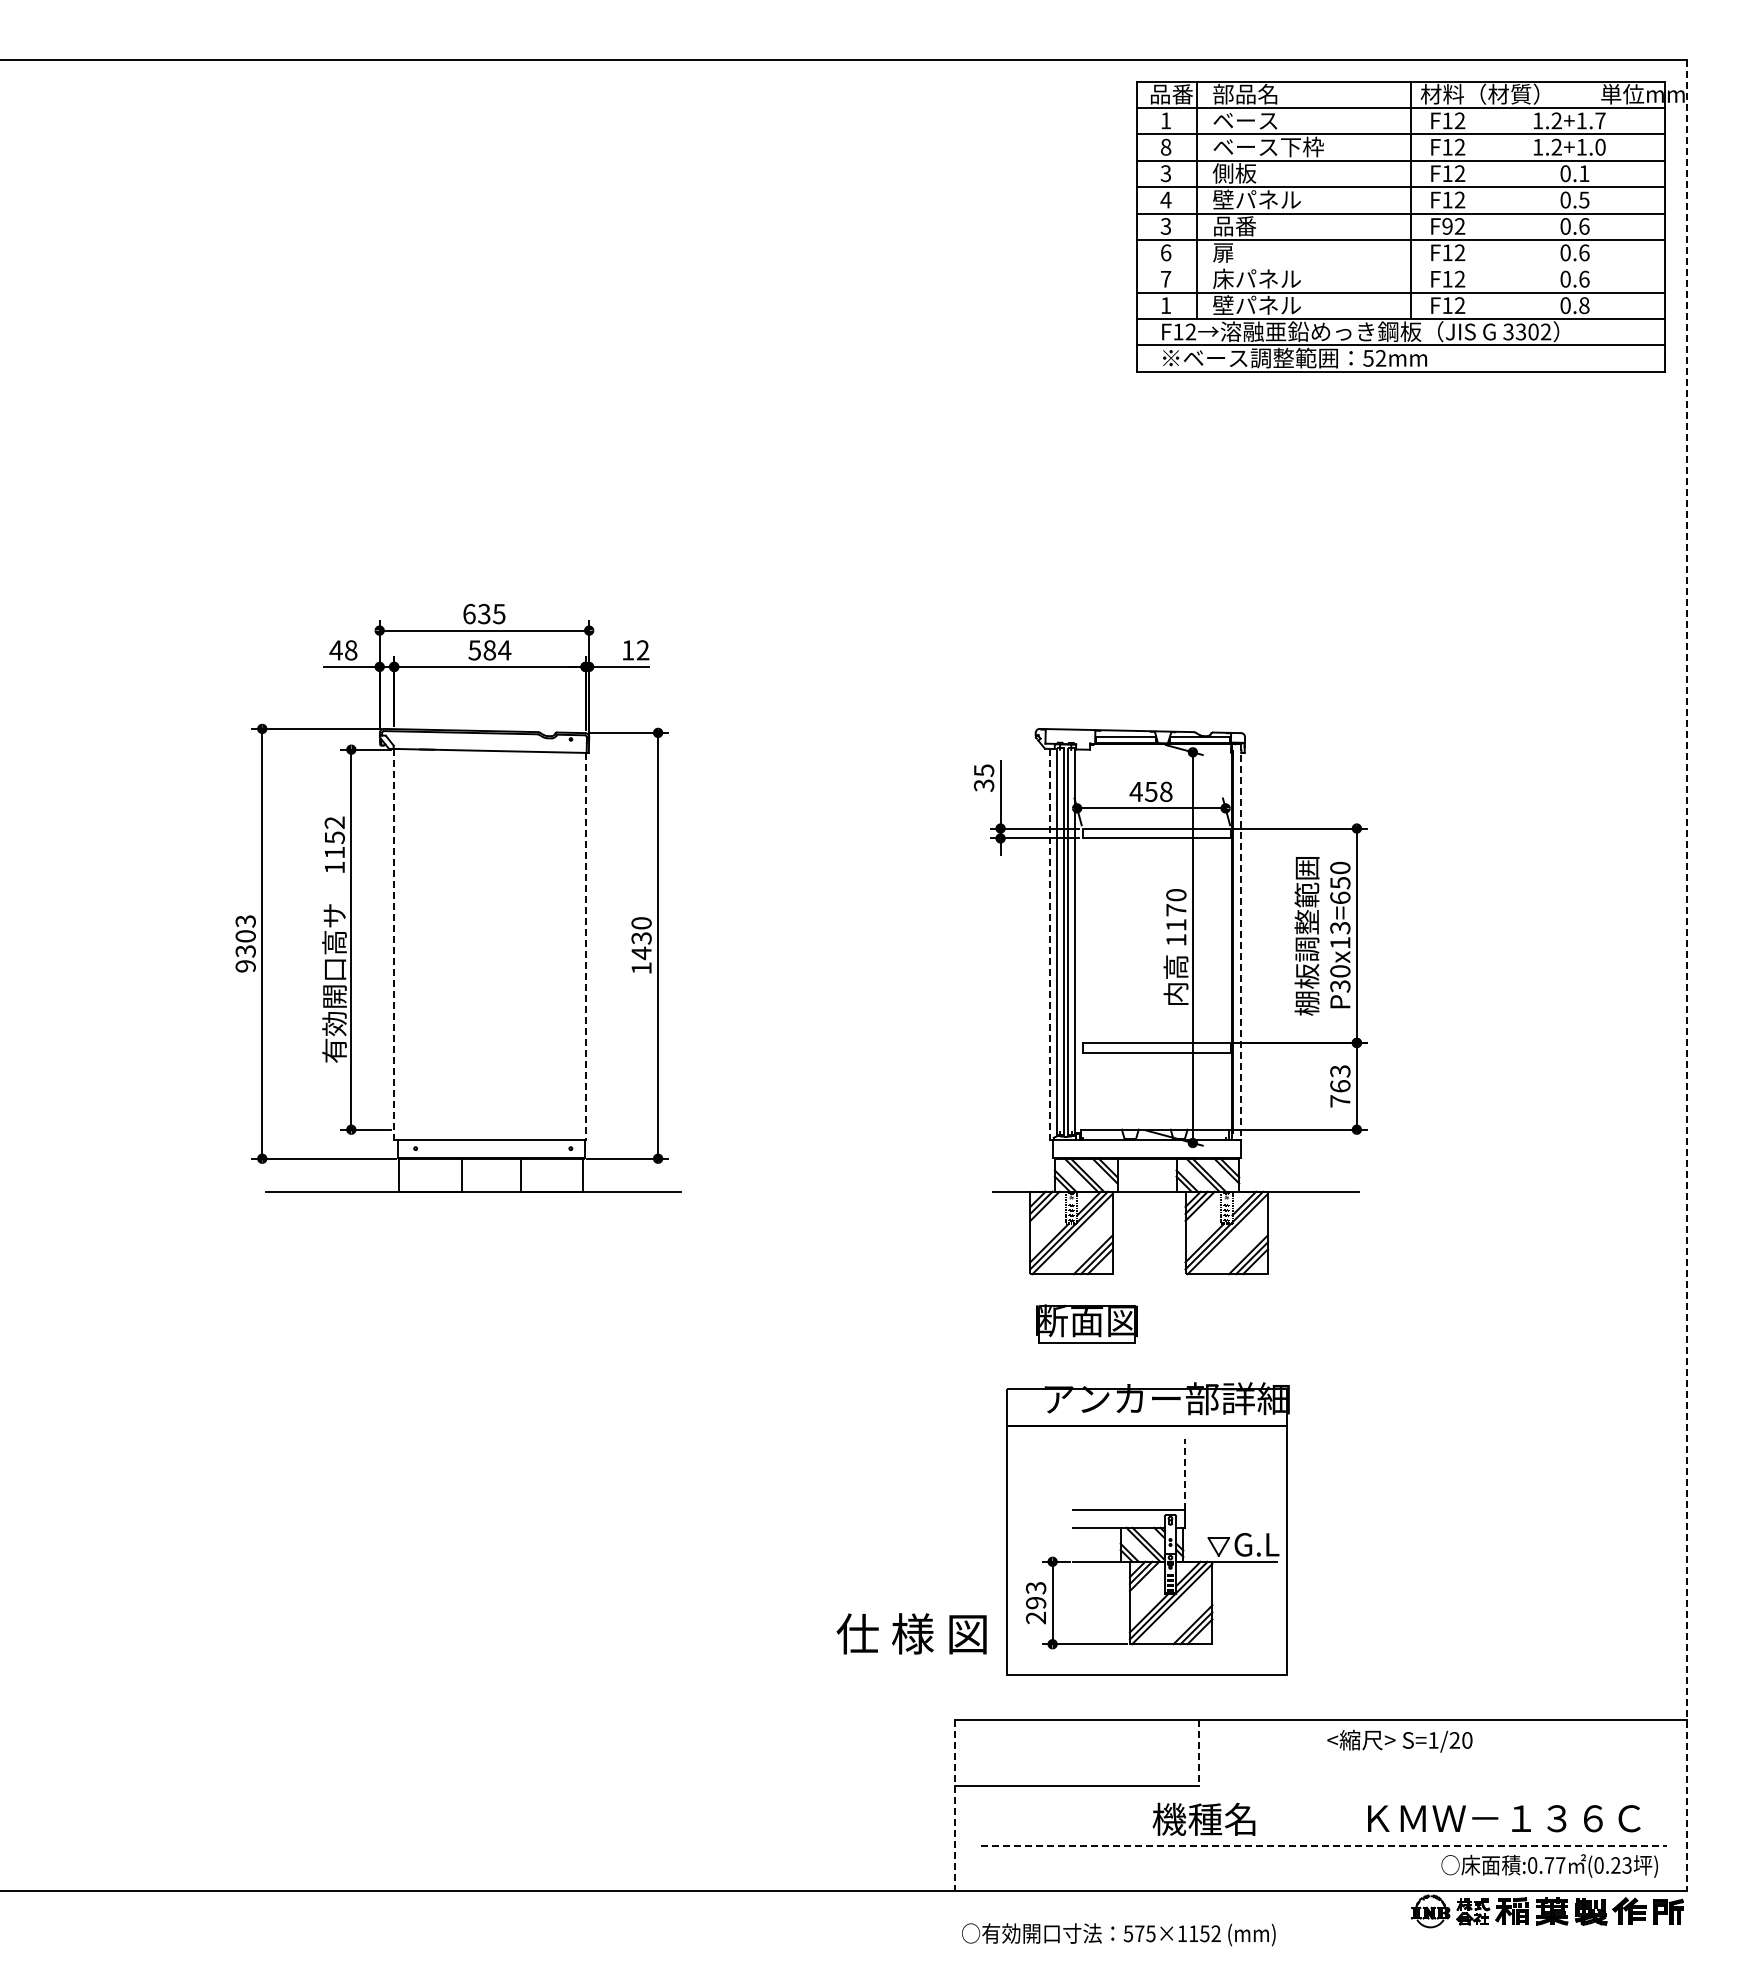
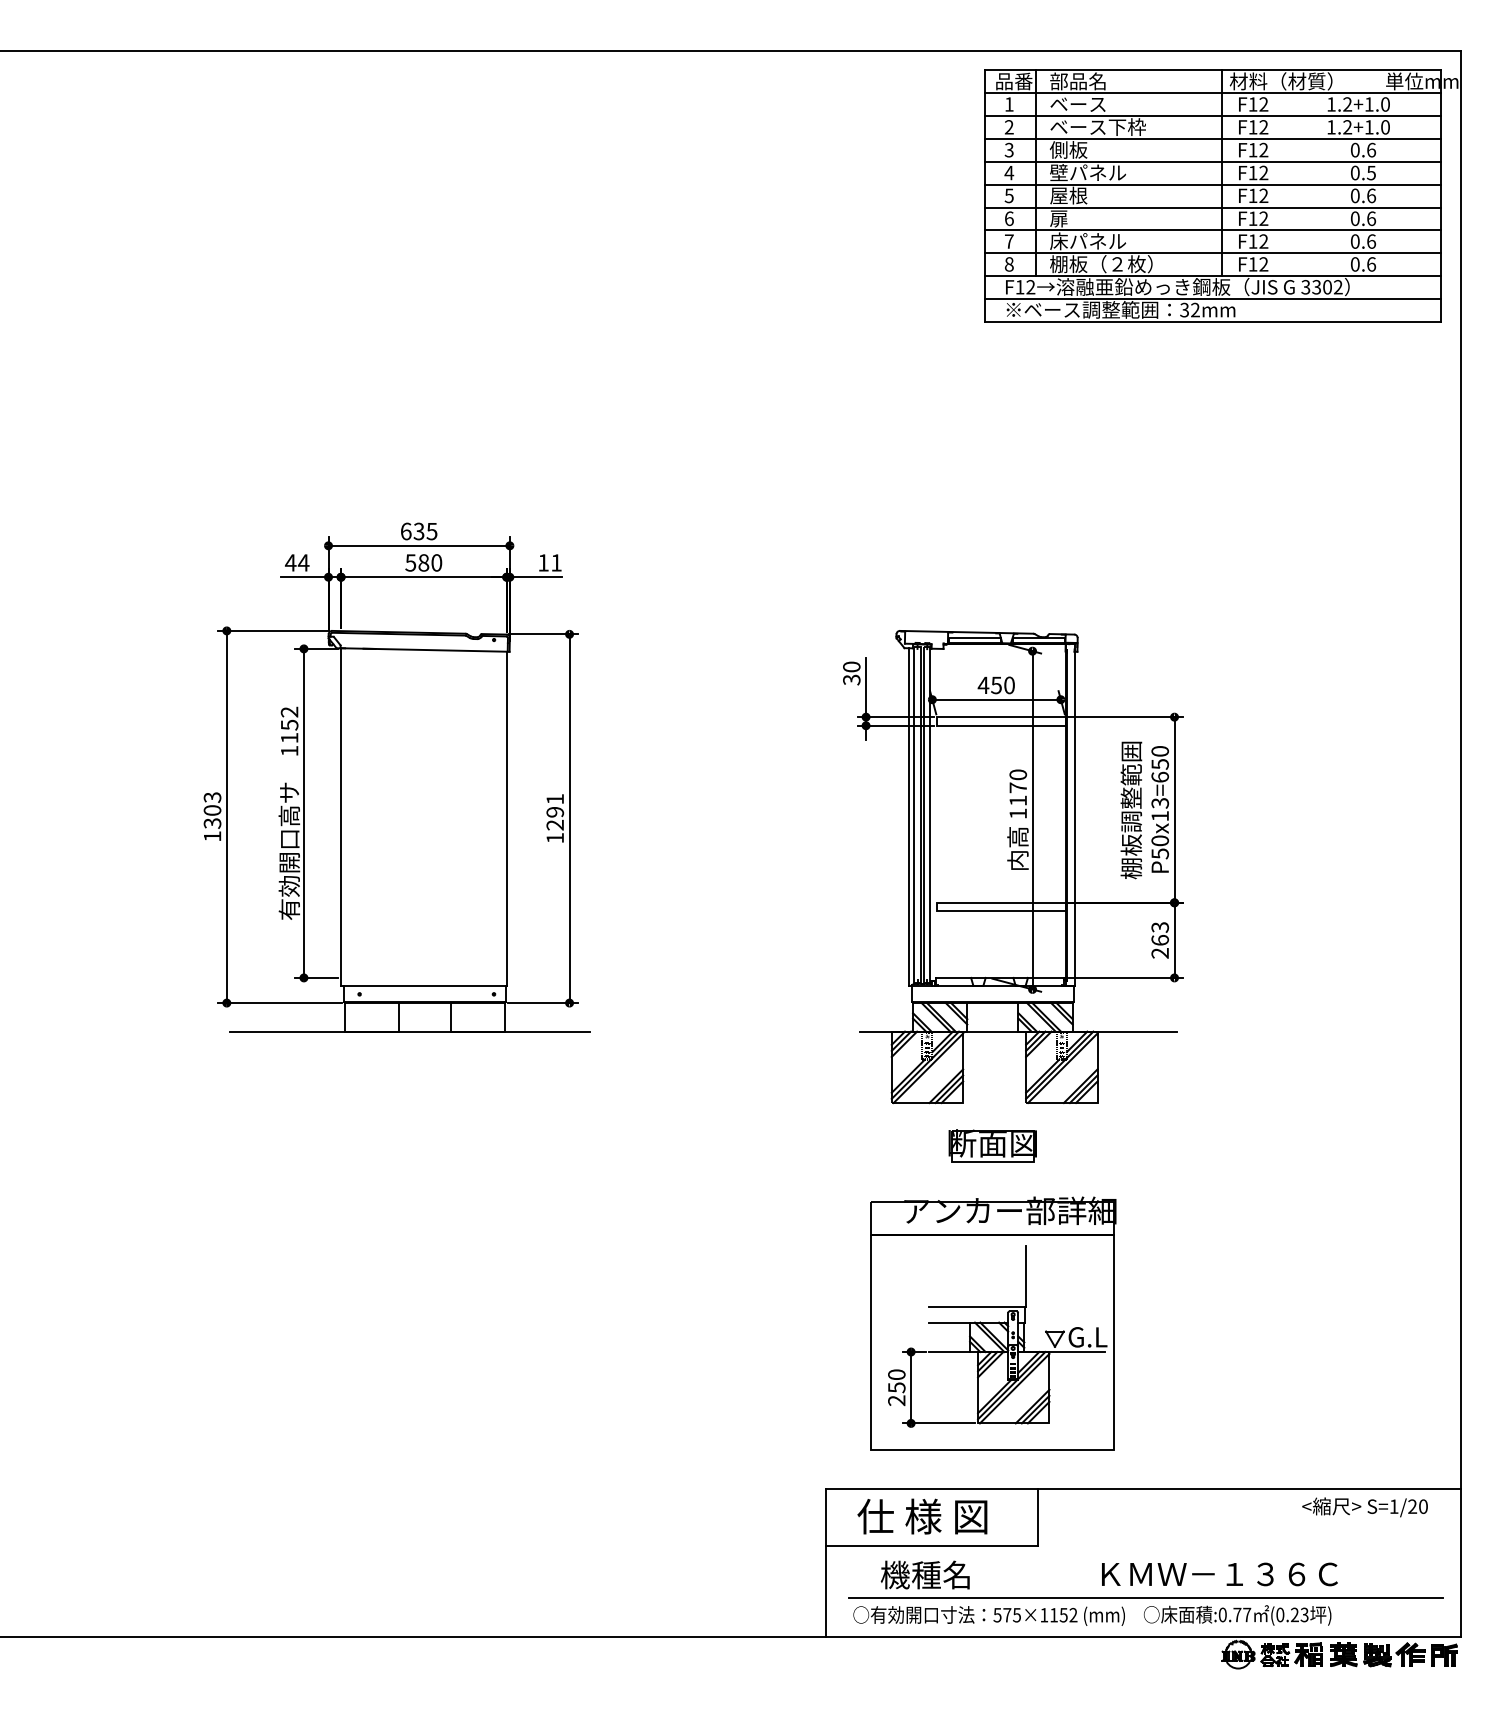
text: (1600, 120) -> (1385, 104), 1.2+1.7 -> 1.2+1.0
text: (1166, 146) -> (1009, 126), 8 -> 2
text: (1584, 173) -> (1371, 150), 0.1 -> 0.6
text: (1234, 225) -> (1068, 195), 品番 -> 屋根
text: (1166, 226) -> (1009, 195), 3 -> 5
text: (1447, 226) -> (1252, 195), F92 -> F12
line: (1401, 266) -> (1213, 230), added
text: (1272, 304) -> (1101, 263), 壁パネル -> 棚板（２枚）
text: (1166, 305) -> (1009, 264), 1 -> 8
text: (1584, 305) -> (1371, 264), 0.8 -> 0.6
text: (1368, 357) -> (1184, 309), 52mm -> 32mm
text: (350, 650) -> (303, 563), 48 -> 44
text: (504, 650) -> (436, 563), 584 -> 580
text: (642, 650) -> (556, 563), 12 -> 11
text: (983, 770) -> (851, 666), 35 -> 30
text: (1166, 791) -> (1009, 685), 458 -> 450
text: (641, 938) -> (555, 812), 1430 -> 1291
line: (1241, 941) -> (1074, 814), dashed -> solid
line: (394, 944) -> (341, 817), dashed -> solid
line: (1050, 944) -> (909, 817), dashed -> solid
line: (585, 946) -> (506, 819), dashed -> solid
text: (245, 966) -> (212, 836), 9303 -> 1303
line: (1687, 975) -> (1460, 844), dashed -> solid
text: (1340, 986) -> (1160, 853), P30x13=650 -> P50x13=650
text: (1340, 1101) -> (1160, 953), 763 -> 263
part: (1086, 1323) -> (992, 1145), moved
line: (1185, 1474) -> (1026, 1276), dashed -> solid
text: (1036, 1595) -> (897, 1381), 293 -> 250
text: (911, 1633) -> (922, 1516), moved
text: (1399, 1740) -> (1364, 1506), moved
line: (1198, 1752) -> (1037, 1517), dashed -> solid
line: (954, 1805) -> (826, 1563), dashed -> solid
text: (1203, 1818) -> (924, 1574), moved
text: (1504, 1818) -> (1220, 1574), moved
line: (1324, 1845) -> (1146, 1597), dashed -> solid
text: (1549, 1865) -> (1237, 1614), moved
text: (1118, 1934) -> (988, 1615), moved

